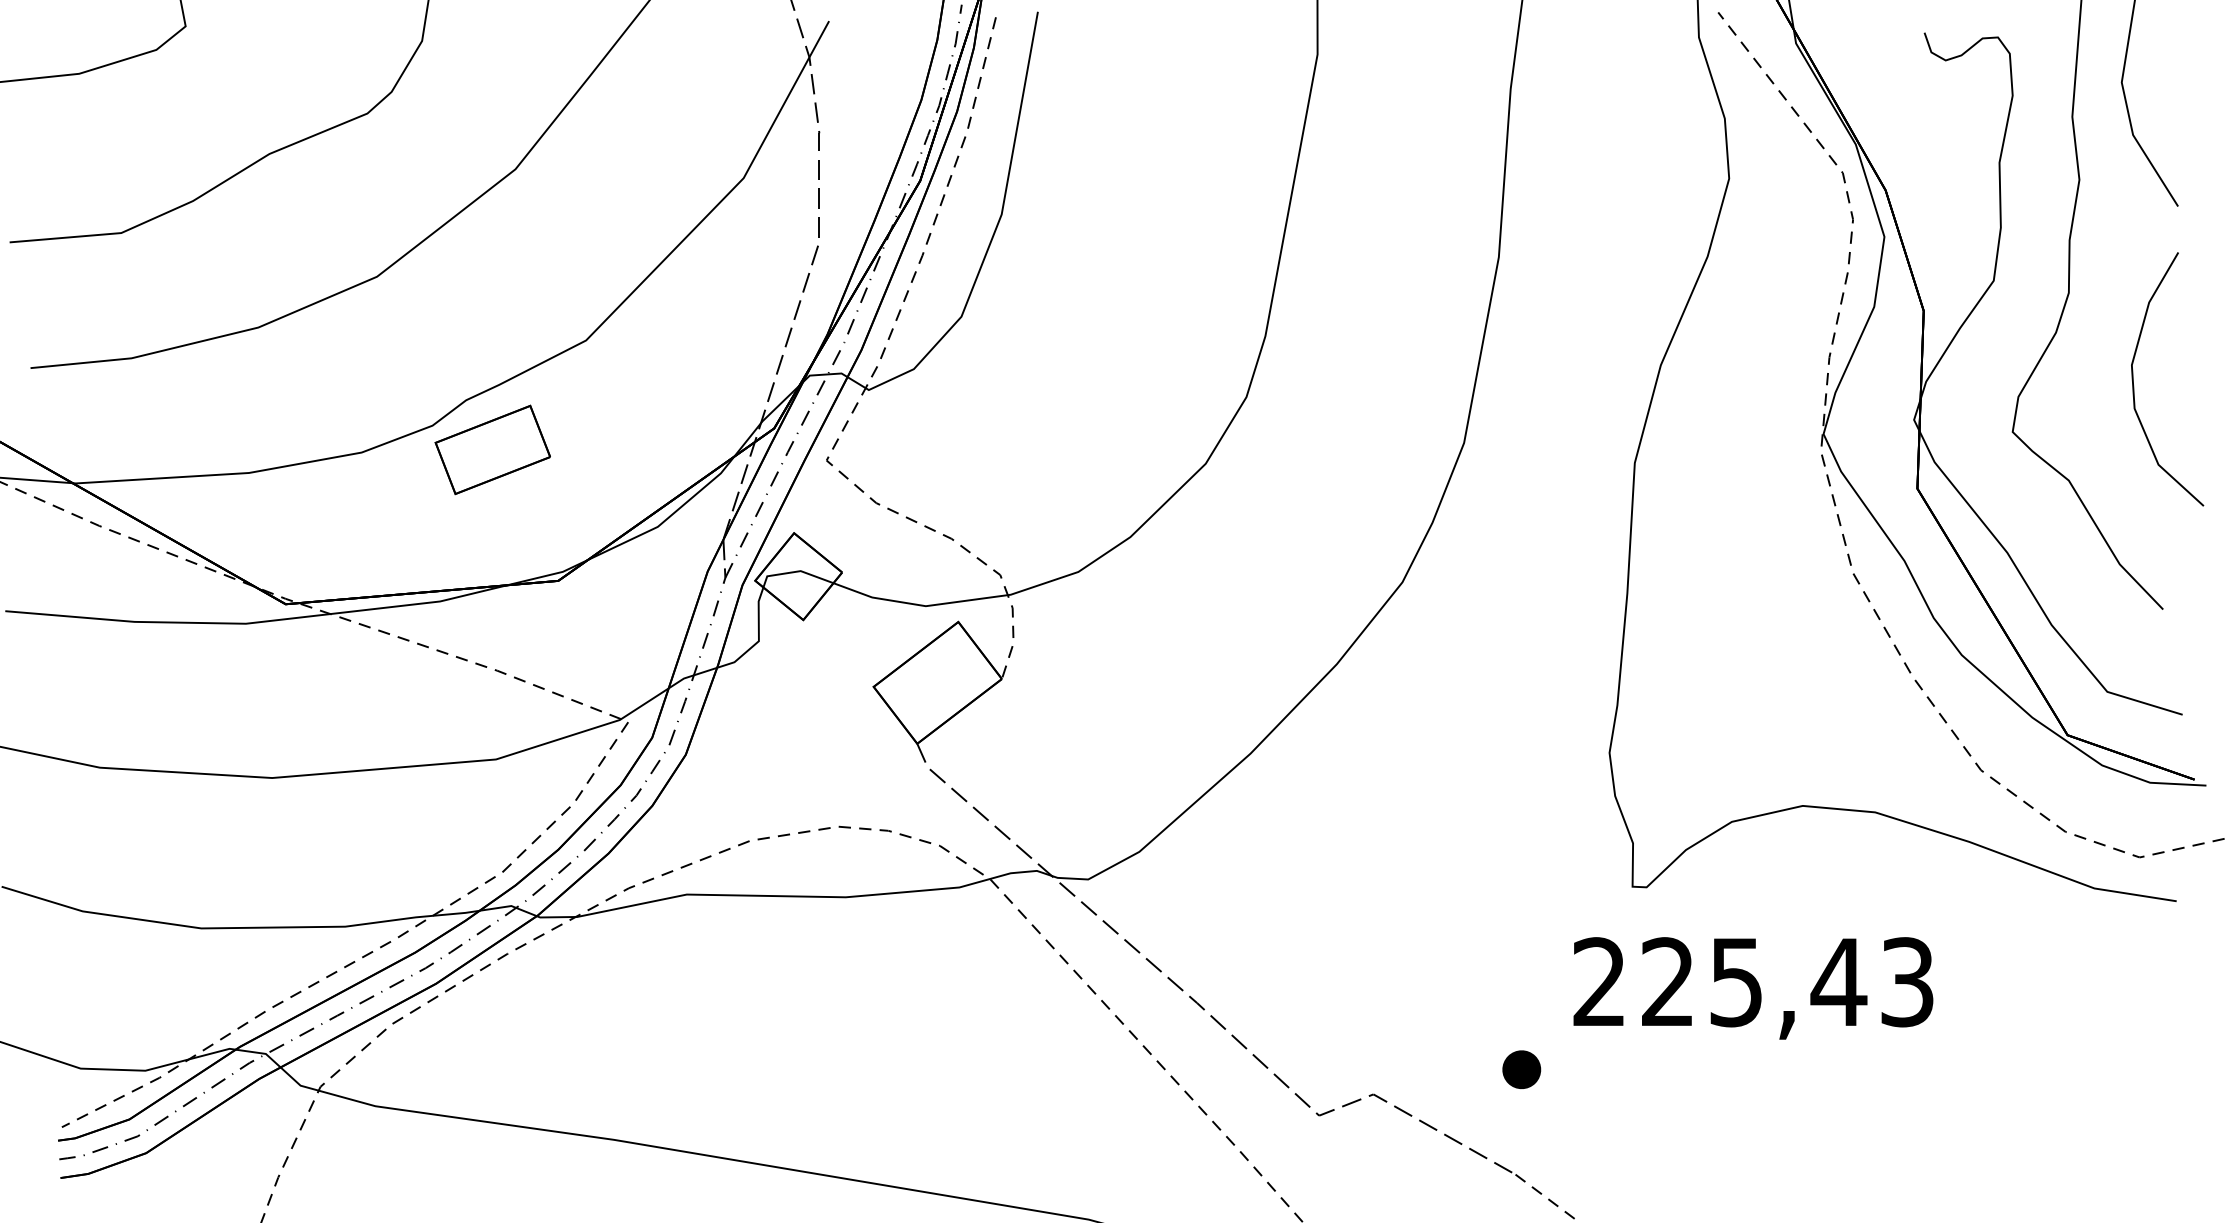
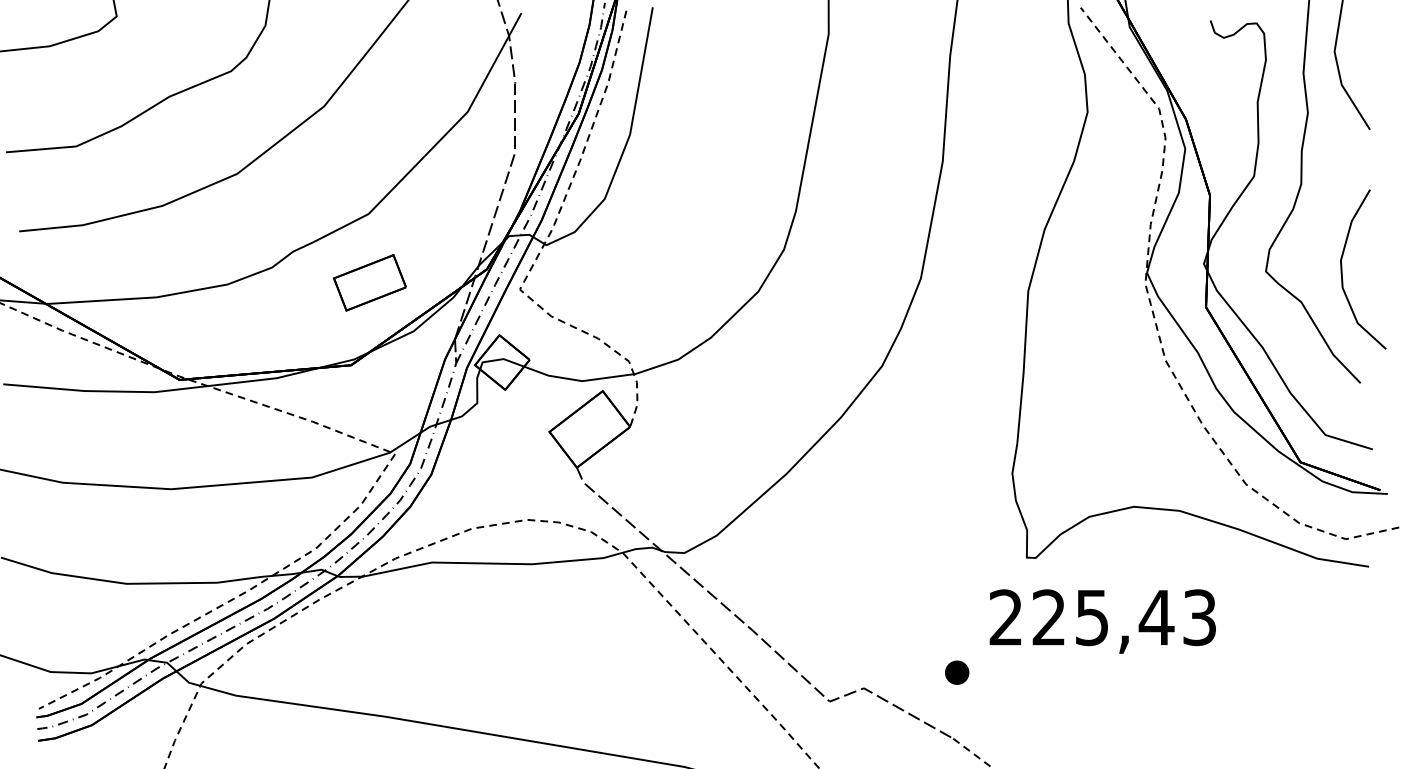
curve: (2134, 379) -> (1342, 269), moved
part: (492, 449) -> (369, 282), moved

